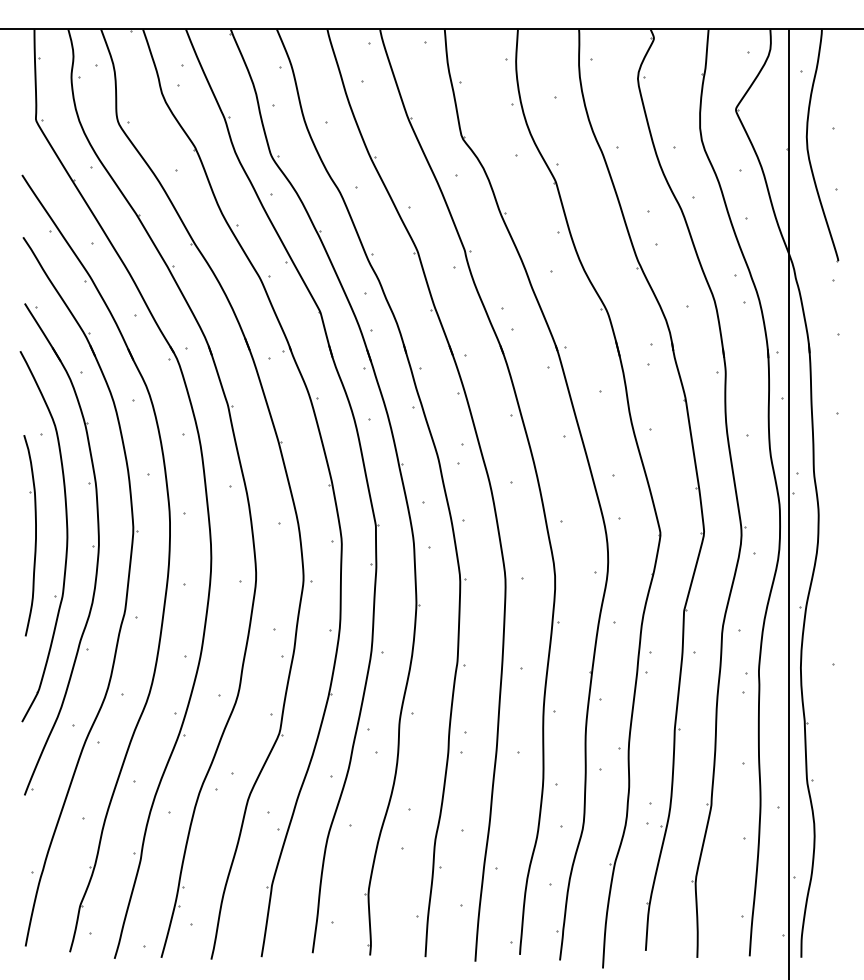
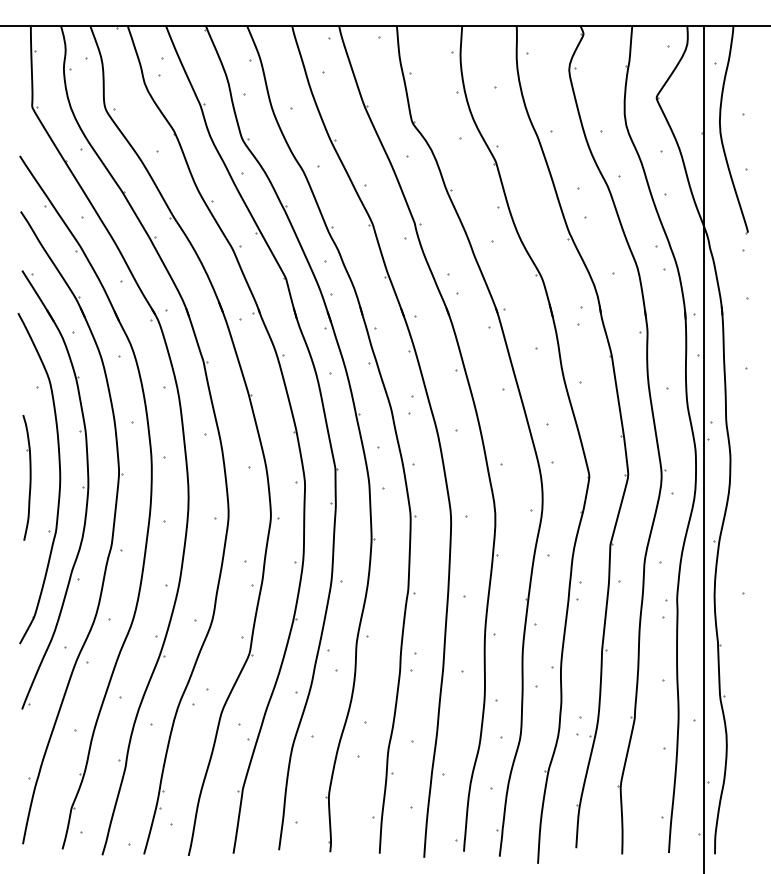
part: (29, 535) -> (26, 477), size x0.7

